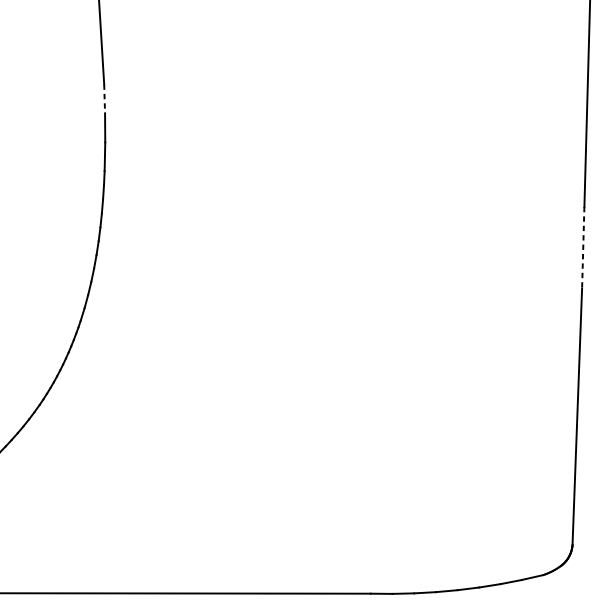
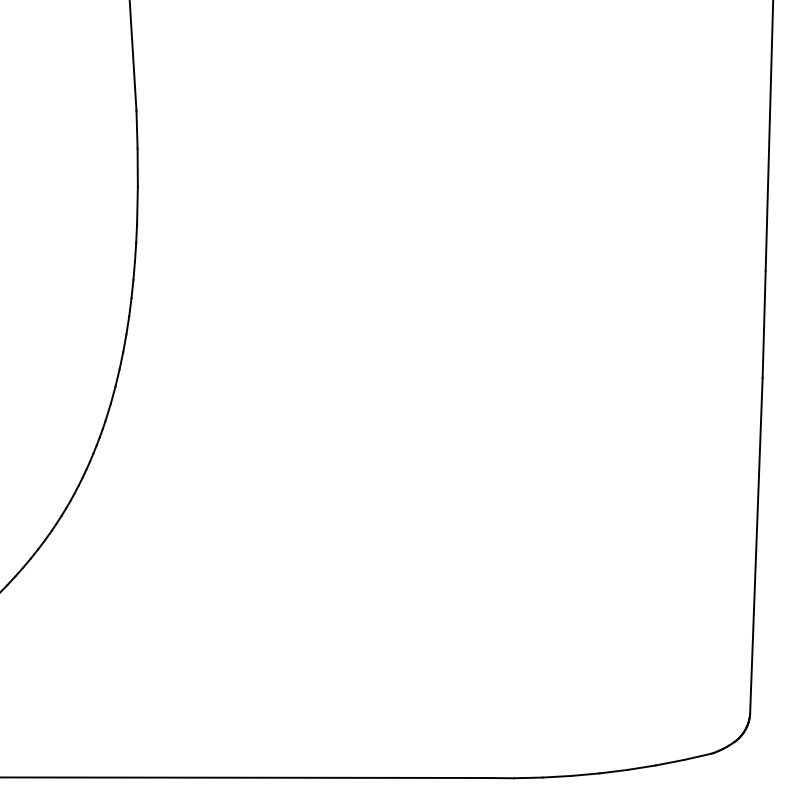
line: (104, 99) -> (137, 130), dashed -> solid
line: (583, 247) -> (764, 324), dashed -> solid

